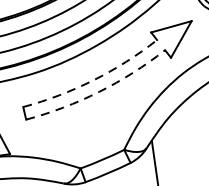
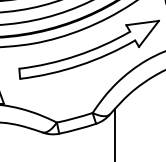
arc: (93, 79) -> (76, 55), dashed -> solid
arc: (98, 92) -> (79, 65), dashed -> solid

